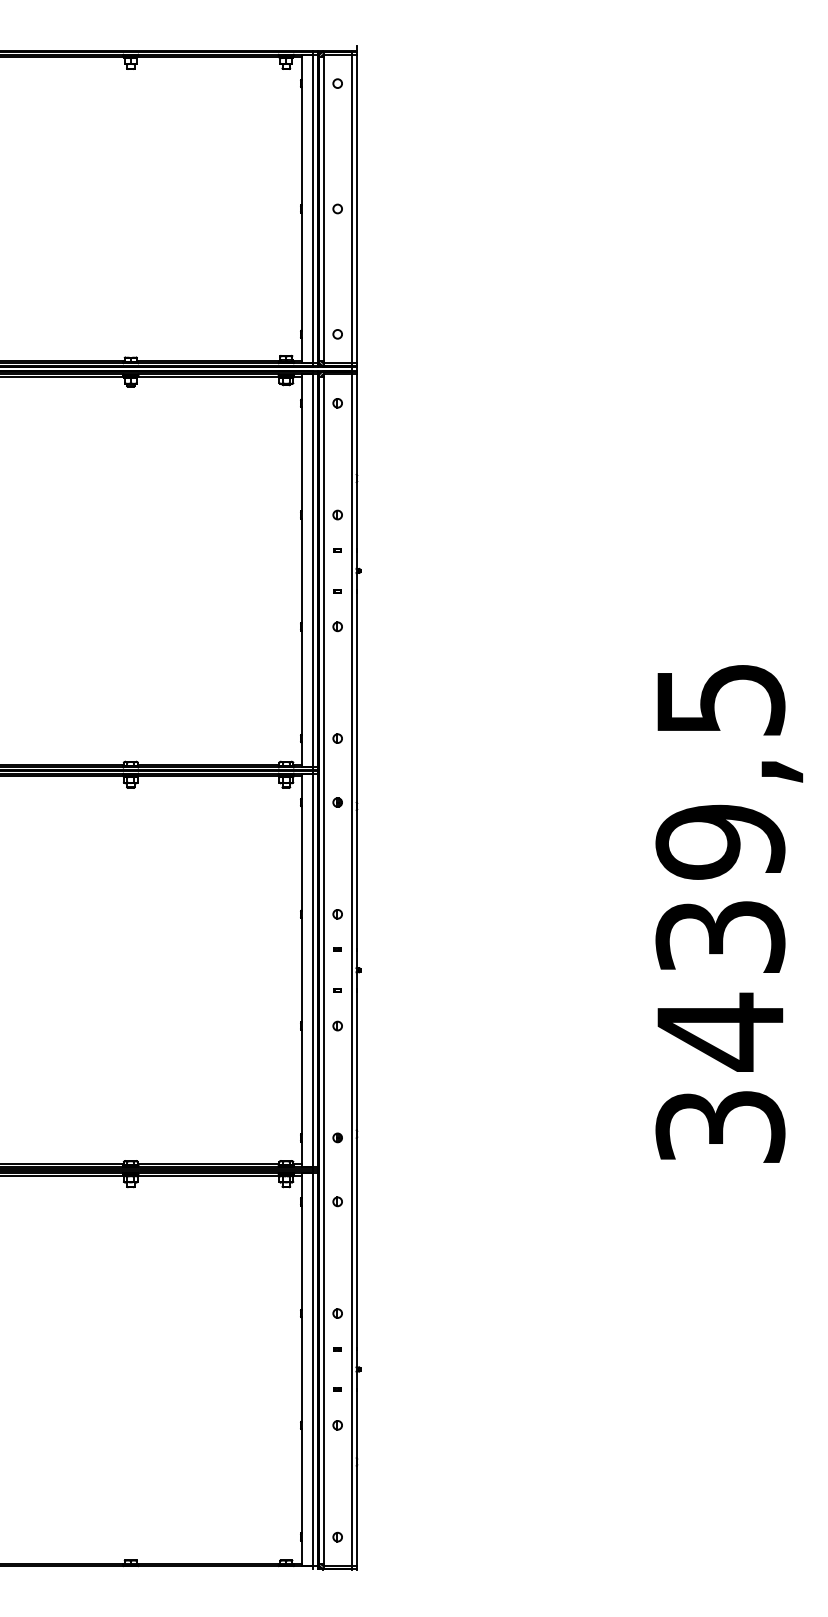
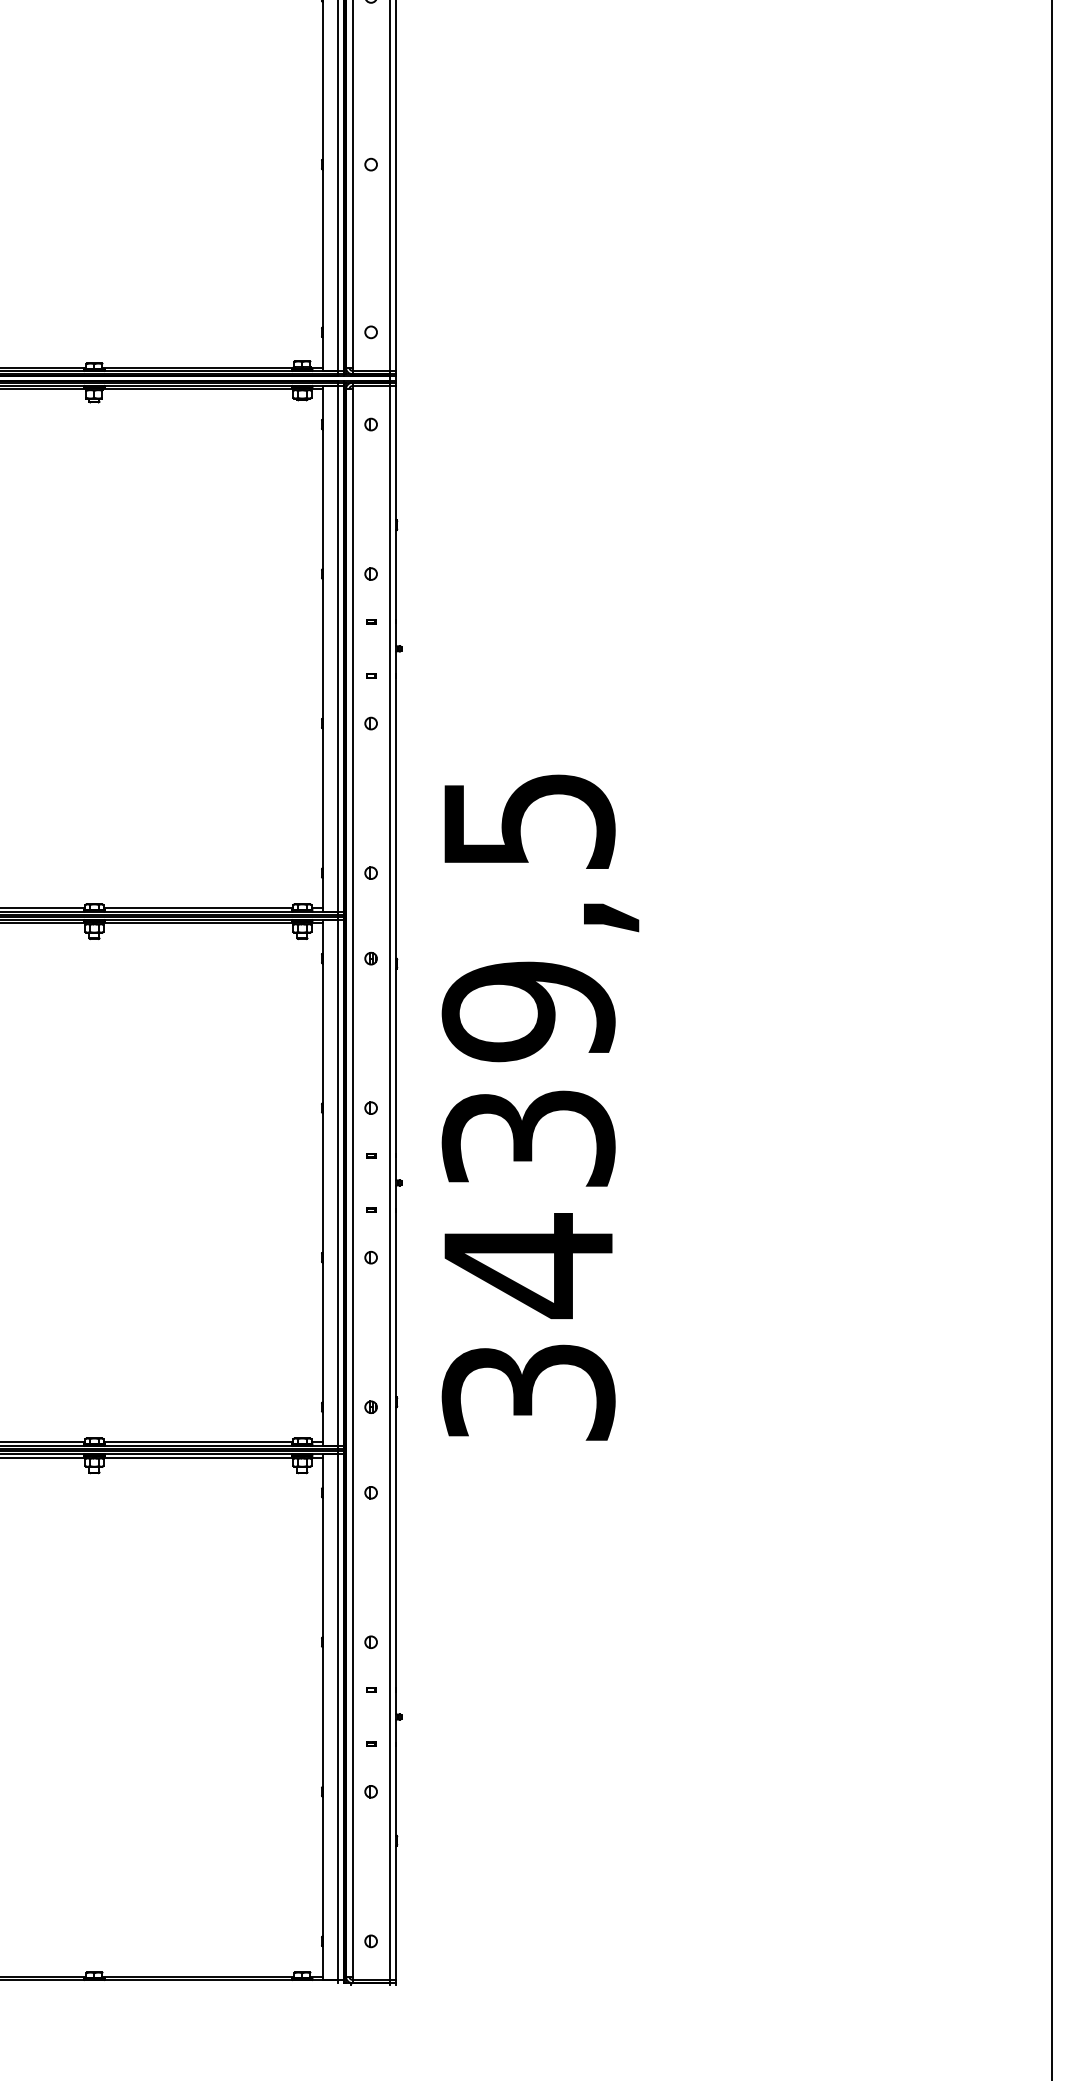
text: (729, 913) -> (540, 1107), moved

